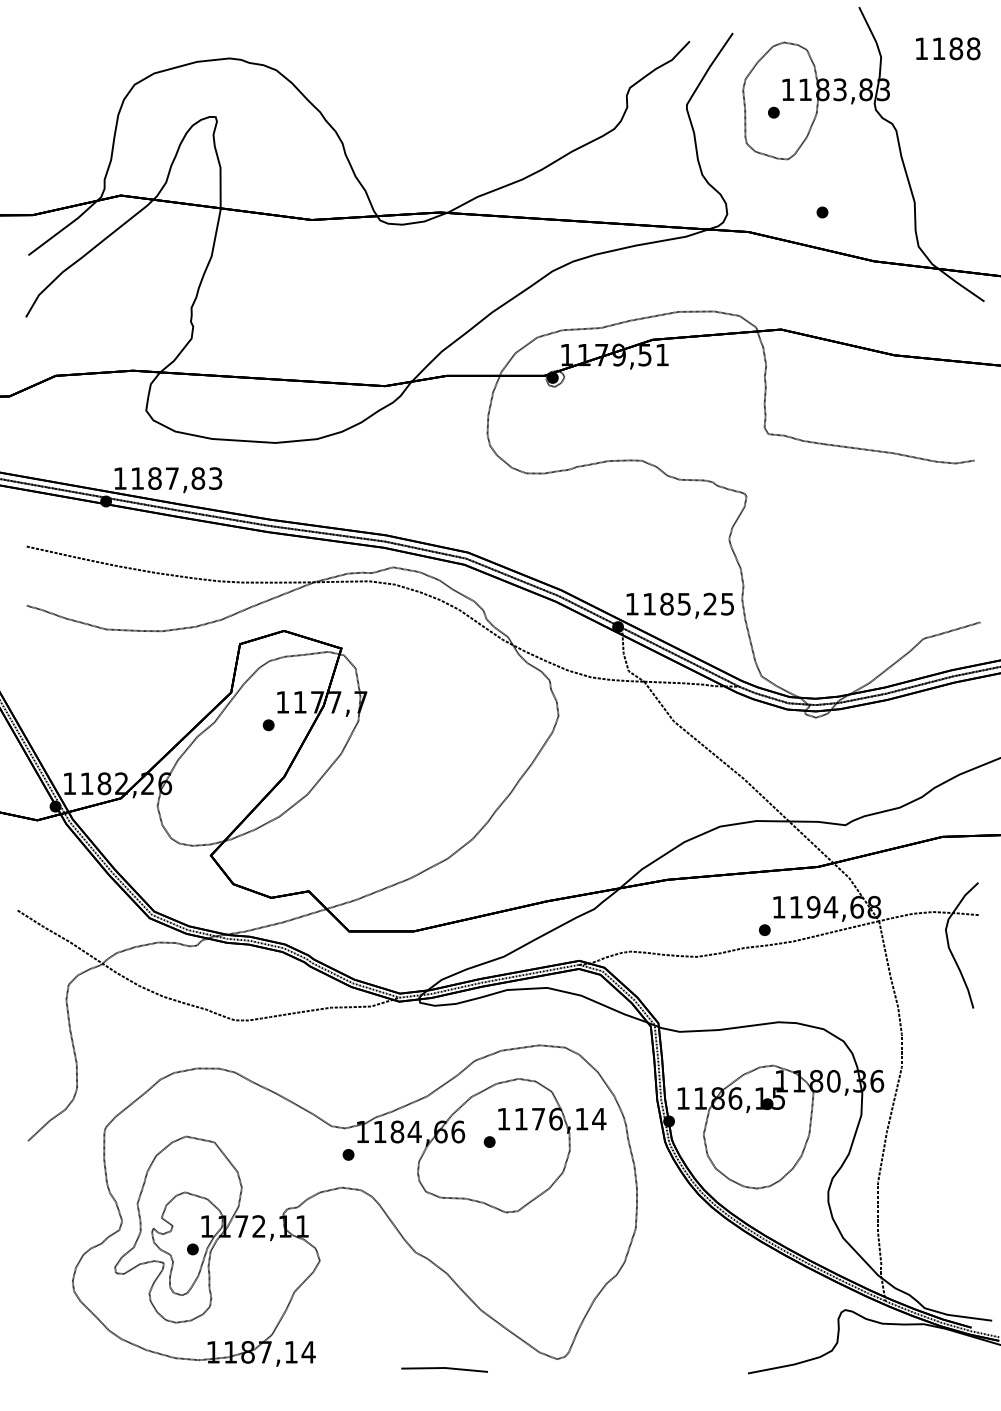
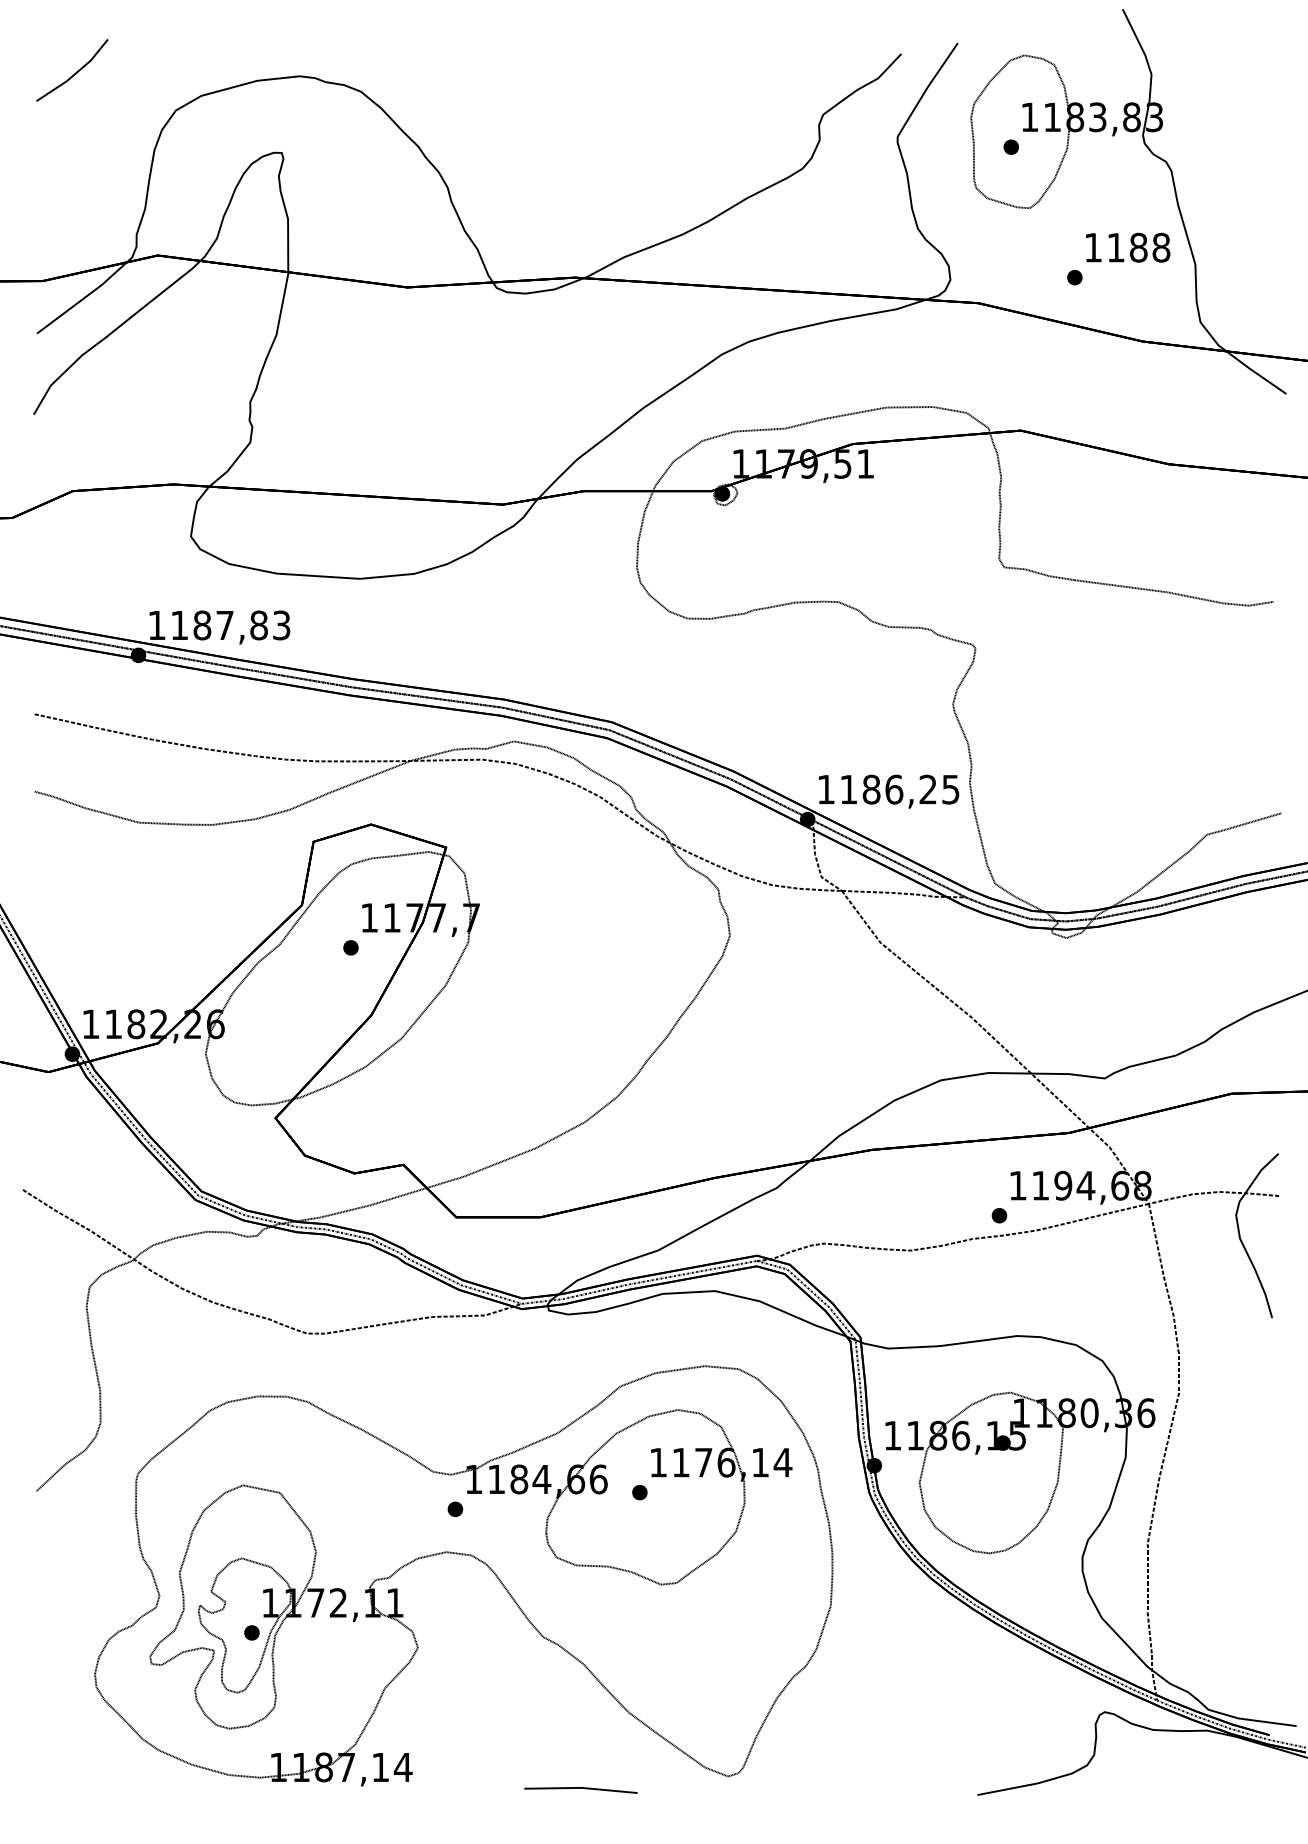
text: (948, 48) -> (1128, 247), moved
part: (55, 54) -> (72, 70), added
text: (684, 604) -> (894, 789), 1185,25 -> 1186,25

